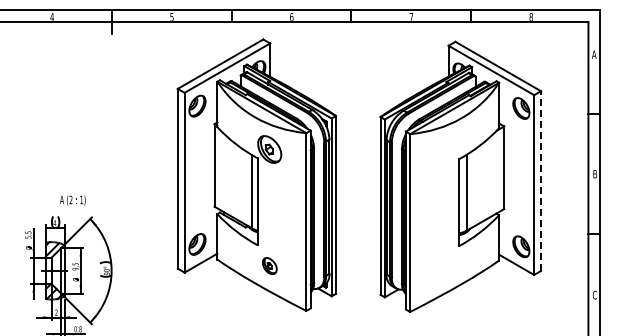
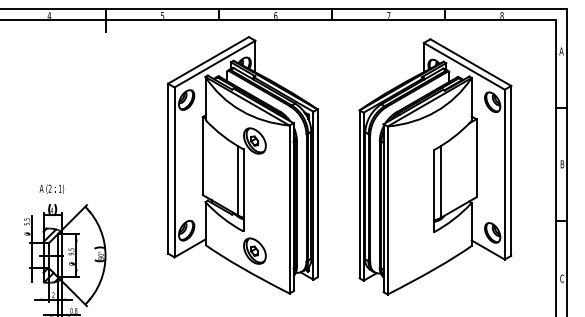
line: (541, 181) -> (511, 171), dashed -> solid
text: (72, 200) -> (51, 189), moved
part: (269, 265) -> (254, 250), size x1.67

